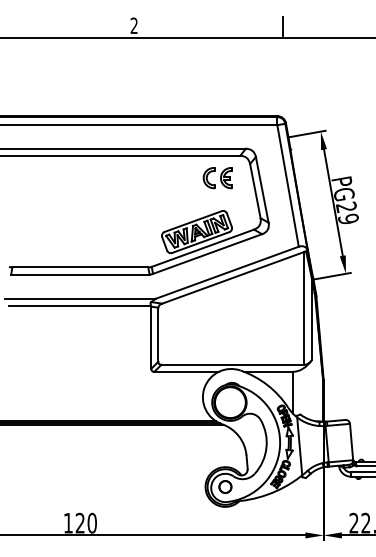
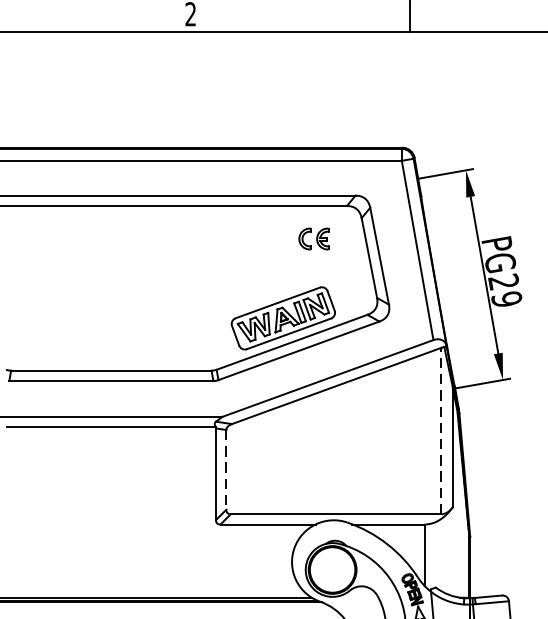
part: (217, 178) -> (313, 239), size x0.7
line: (304, 307) -> (441, 429), solid -> dashed
line: (158, 335) -> (226, 470), solid -> dashed

